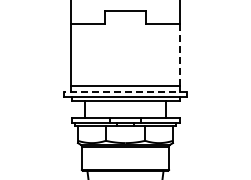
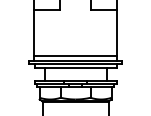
line: (180, 54) -> (117, 32), dashed -> solid
line: (124, 92) -> (74, 61), dashed -> solid

